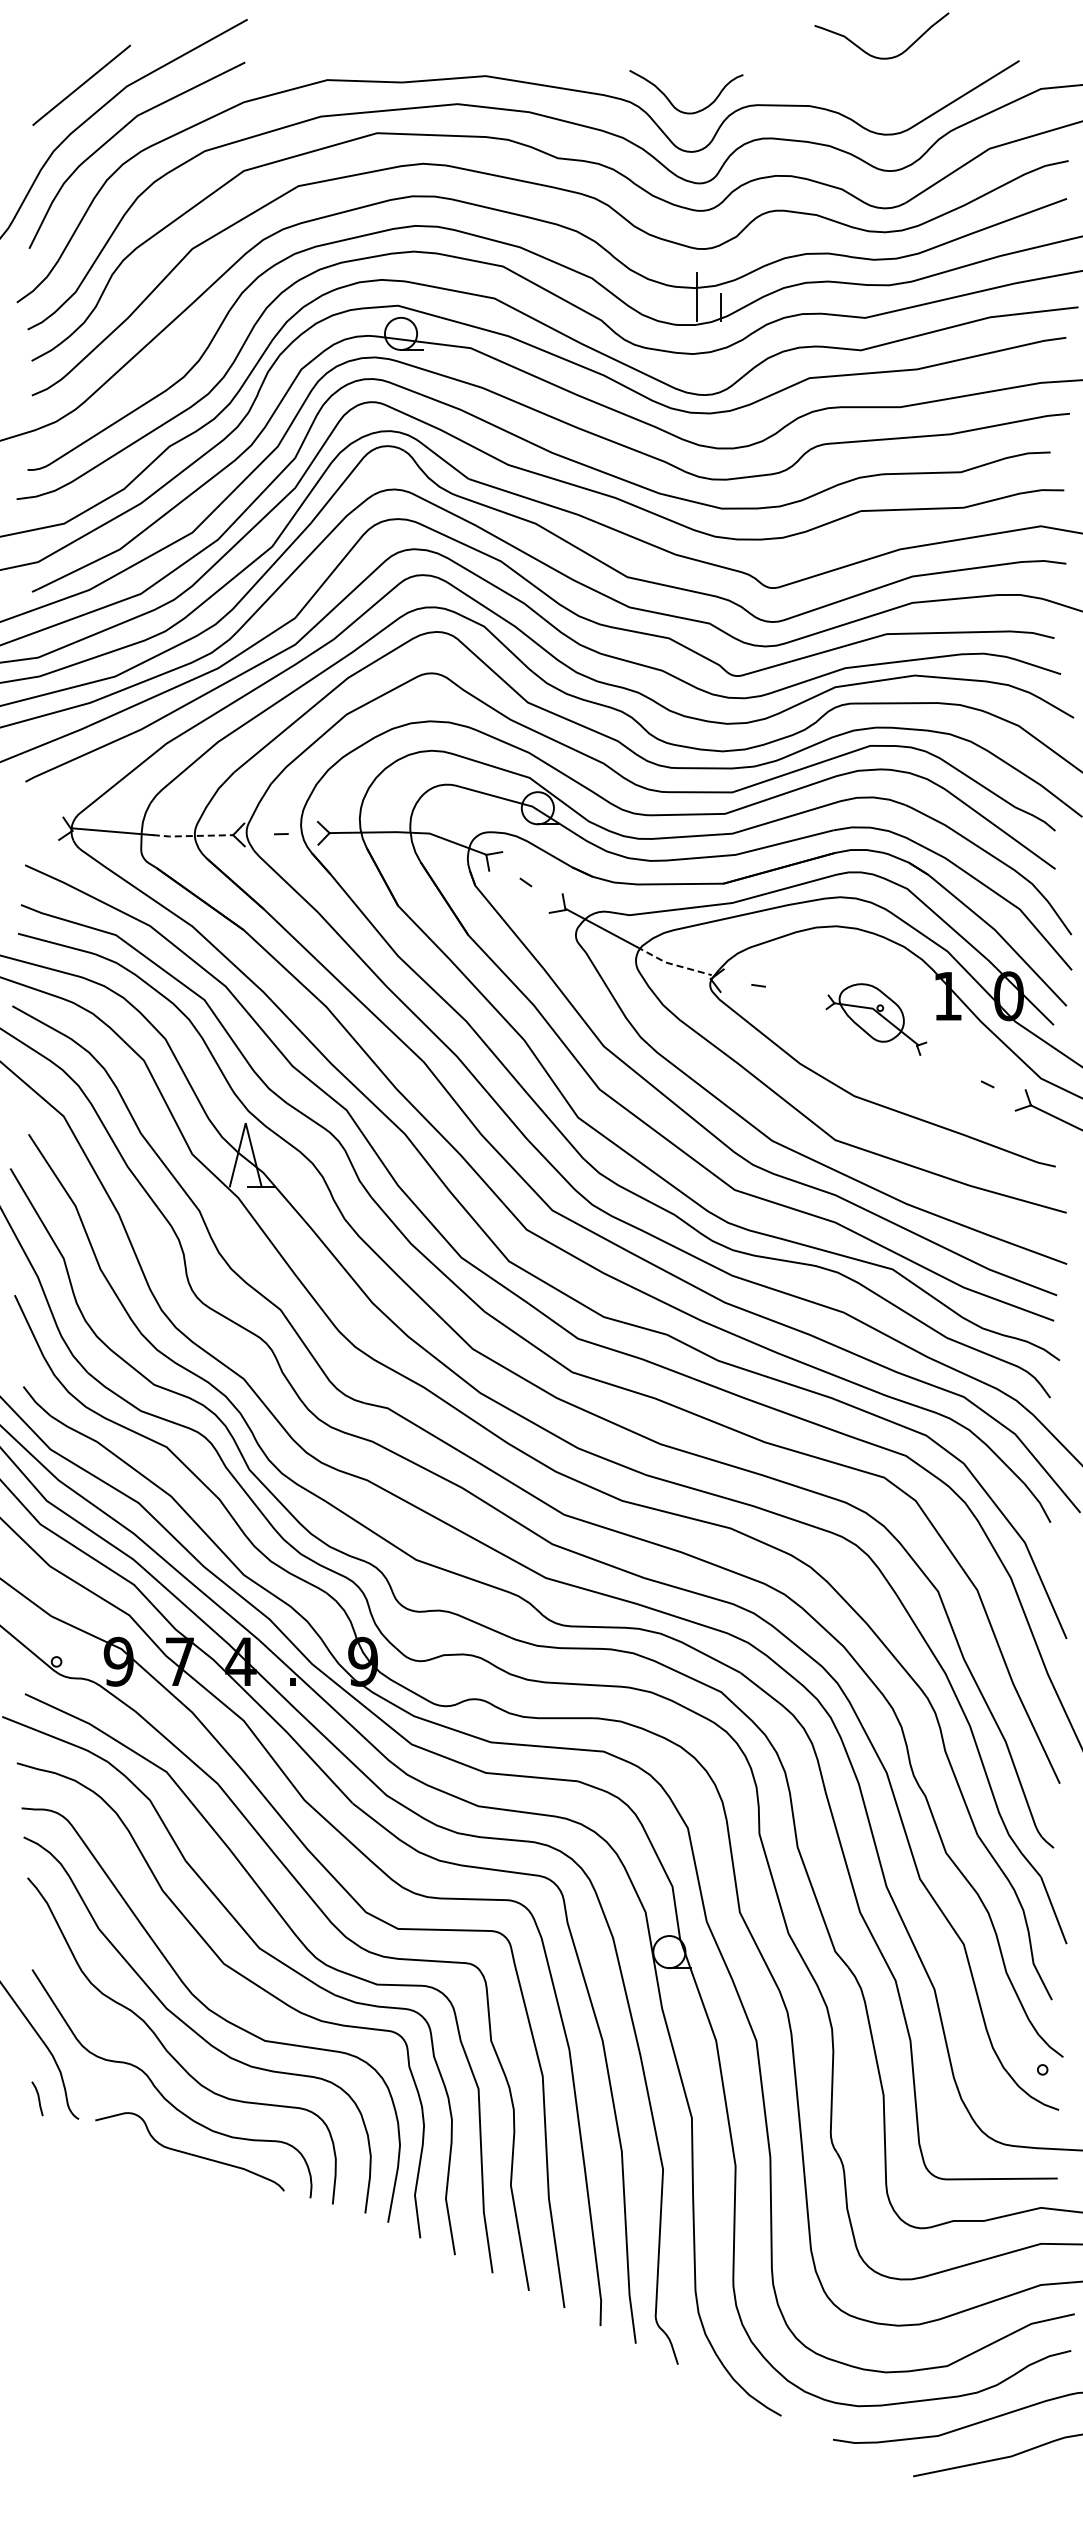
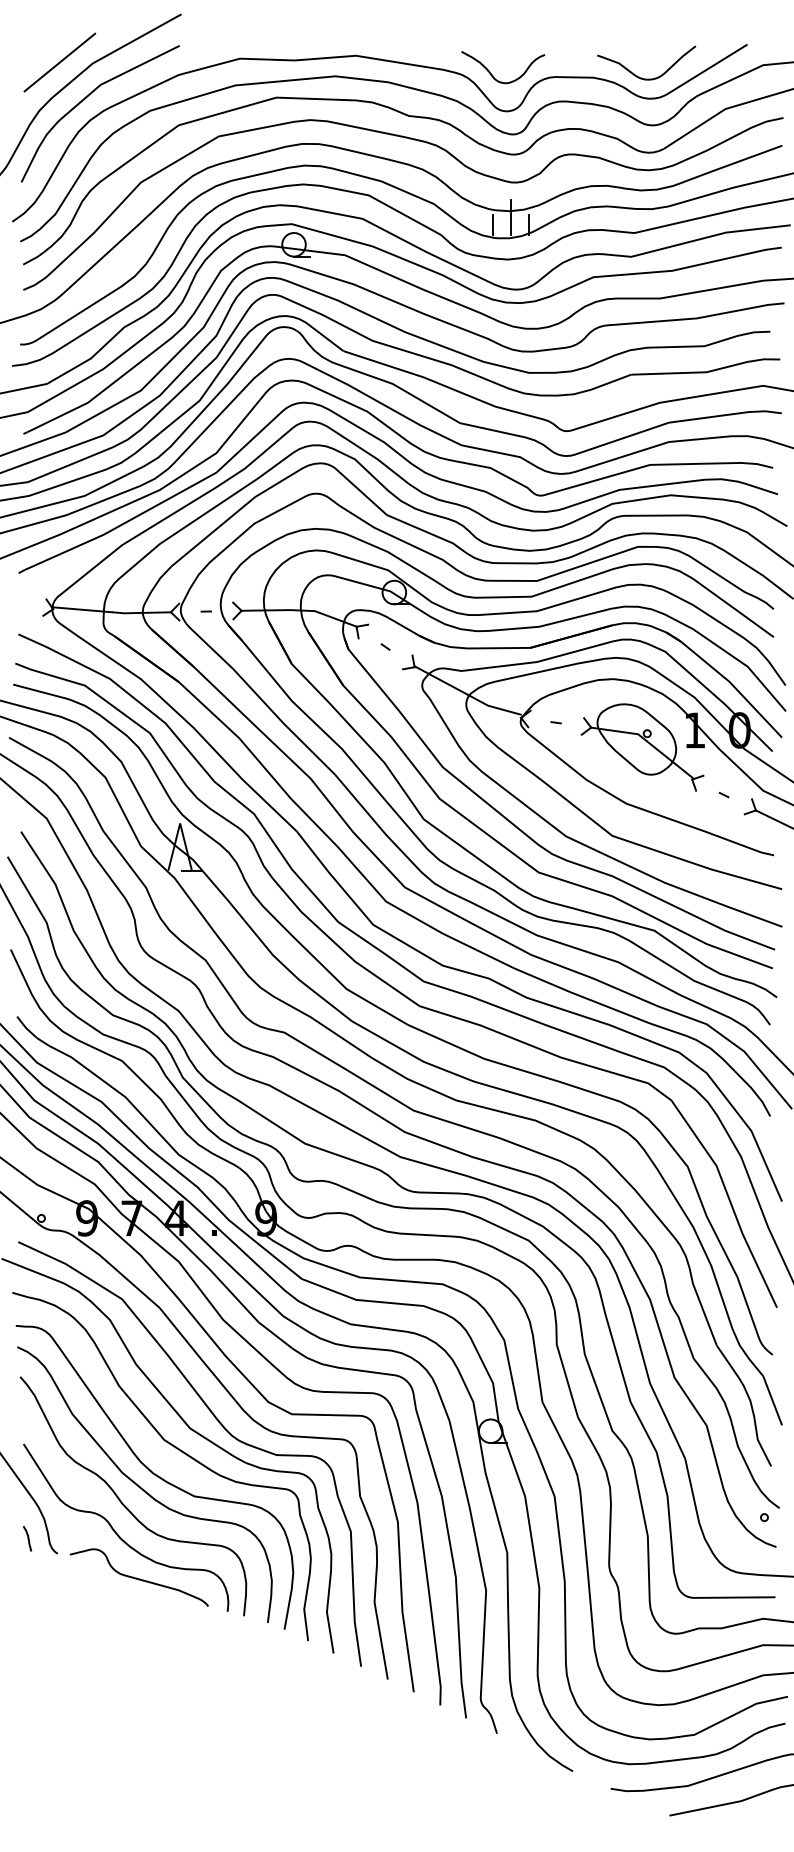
curve: (871, 54) -> (638, 76), moved
line: (672, 306) -> (493, 224), added
line: (192, 836) -> (141, 613), dashed -> solid
line: (672, 964) -> (493, 707), dashed -> solid
part: (876, 1019) -> (642, 747), size x1.67

